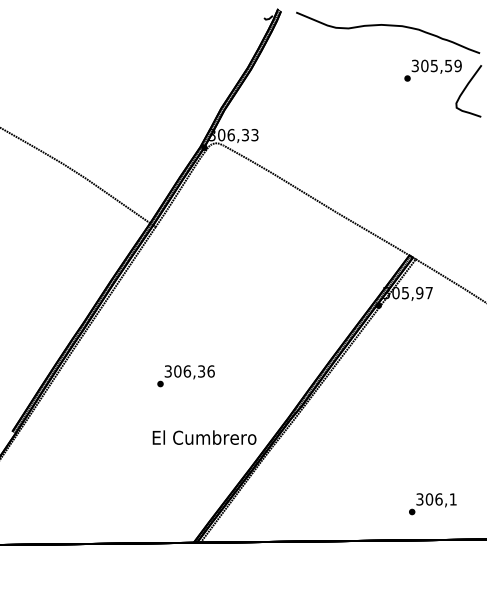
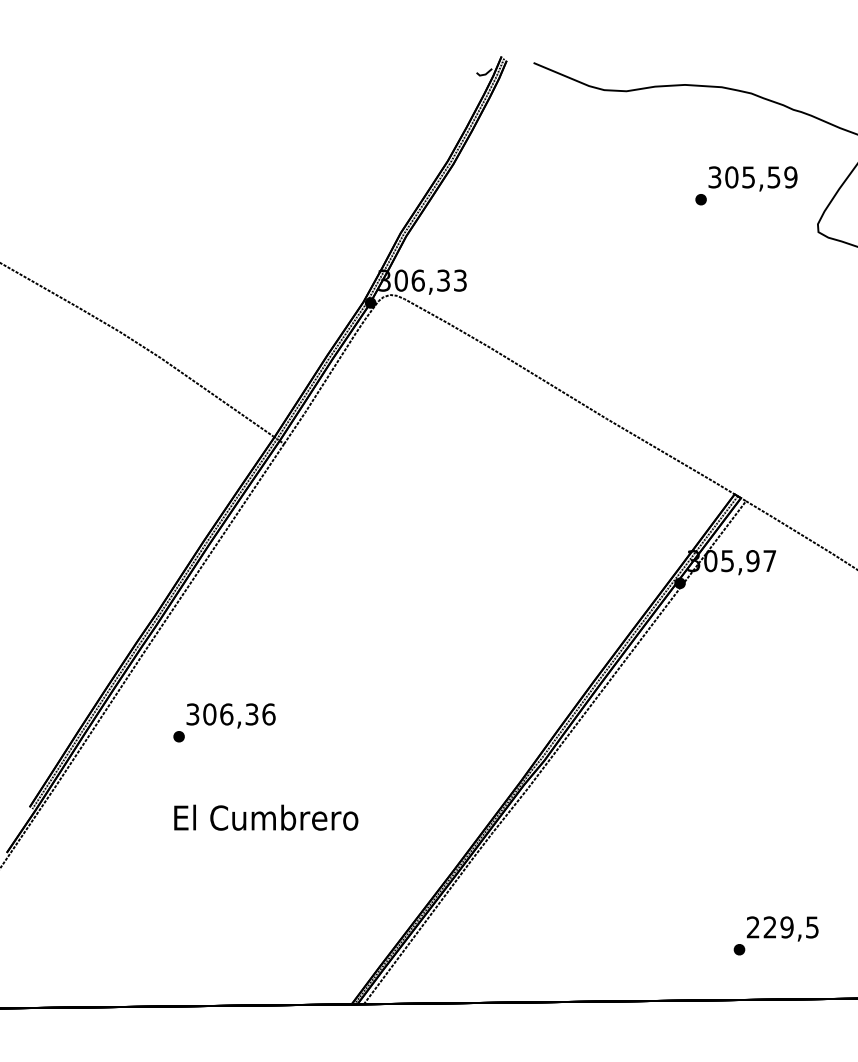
text: (432, 70) -> (745, 185), moved
text: (185, 376) -> (223, 723), moved
text: (204, 437) -> (266, 817), moved
text: (436, 499) -> (782, 927), 306,1 -> 229,5

